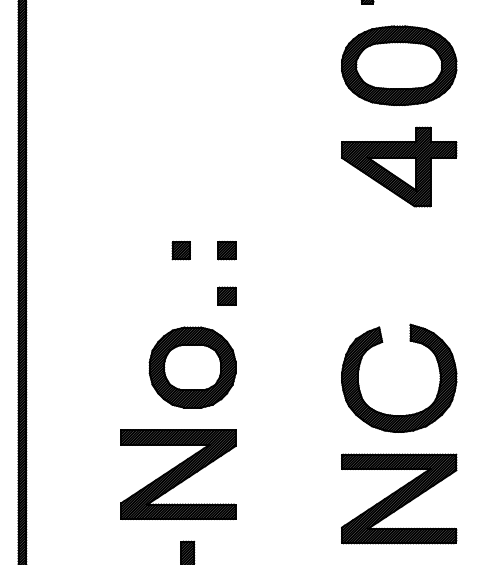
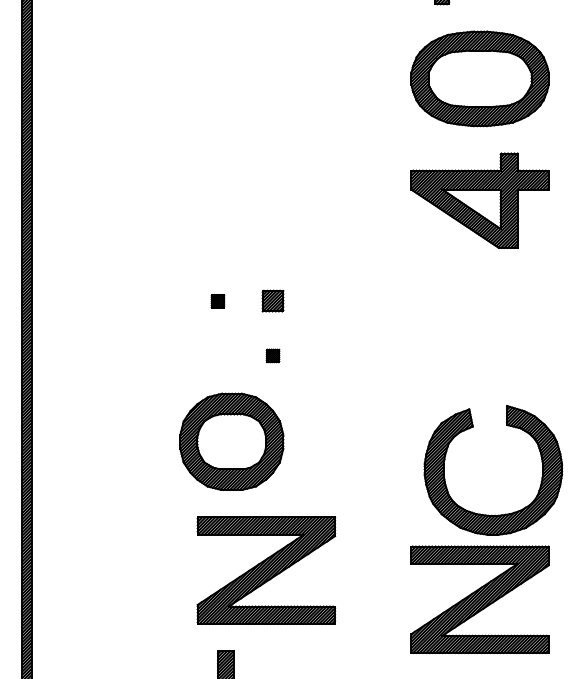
part: (180, 250) -> (217, 301), size x0.6
part: (226, 295) -> (272, 355), size x0.6
part: (409, 341) -> (505, 426), moved
part: (178, 474) -> (266, 570), moved

